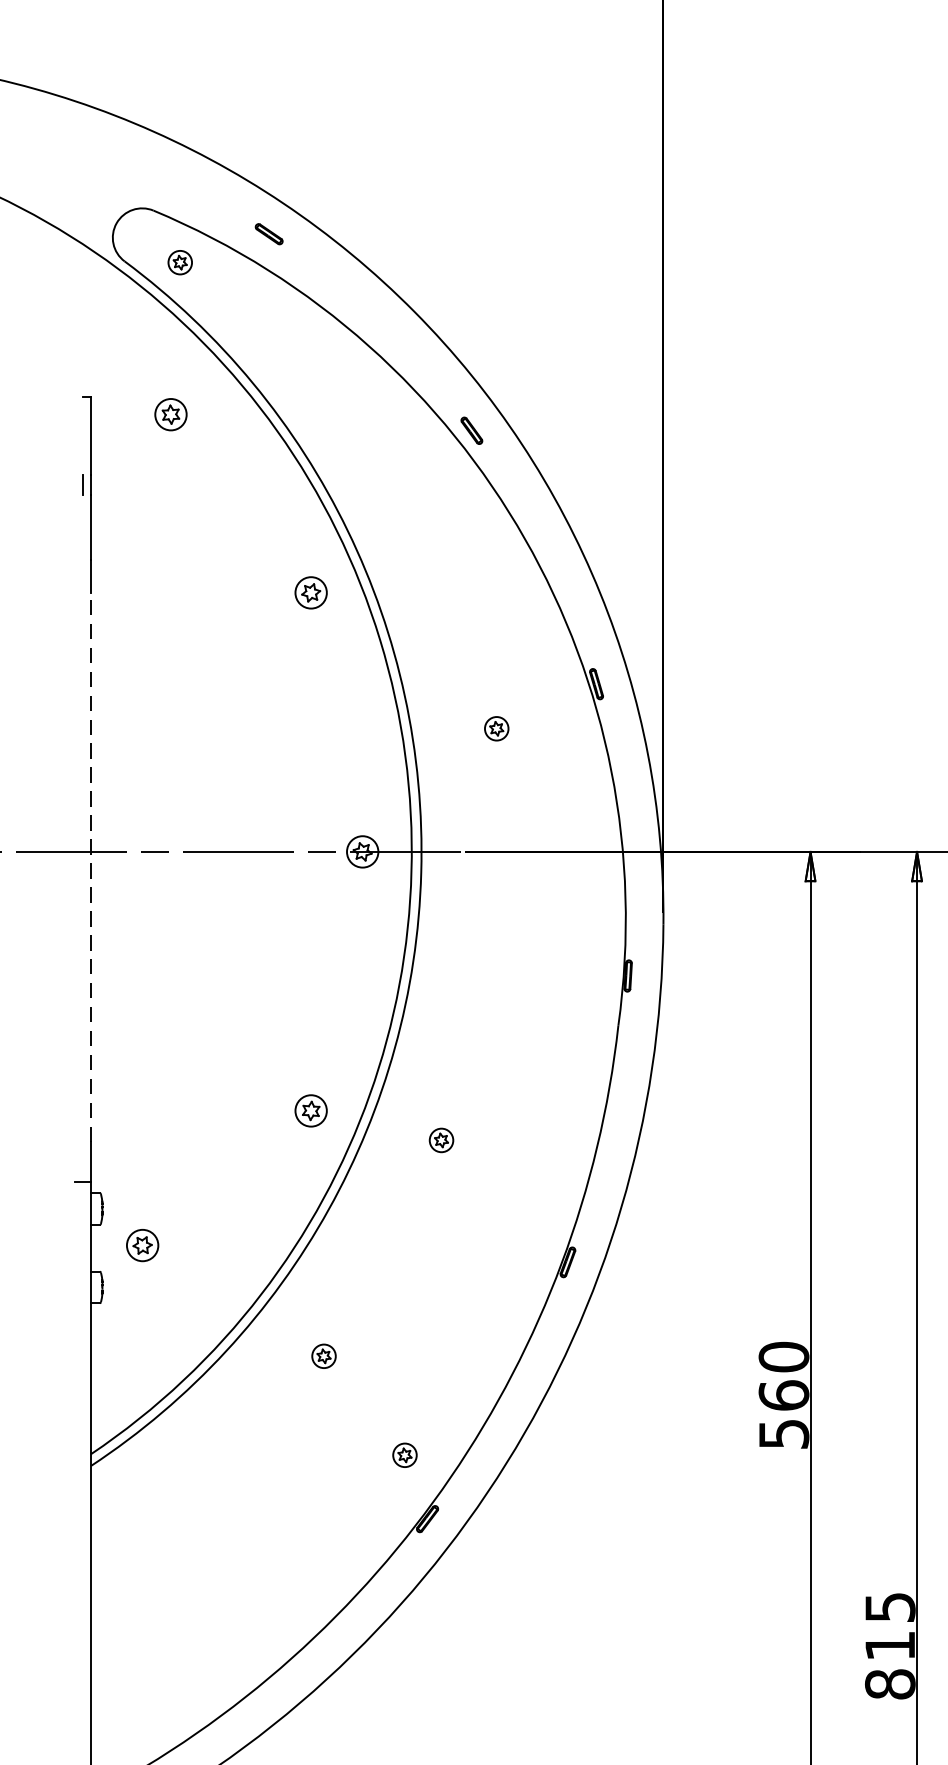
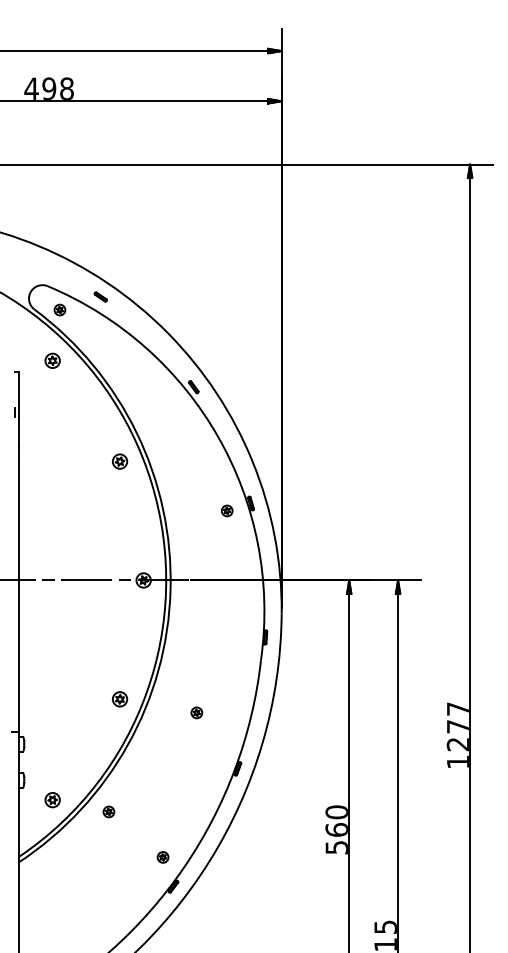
part: (170, 413) -> (52, 360), moved
part: (495, 727) -> (226, 510), moved
line: (89, 867) -> (18, 587), dashed -> solid
part: (440, 1139) -> (196, 712), moved
part: (142, 1246) -> (52, 800), moved
part: (323, 1355) -> (108, 811), moved

